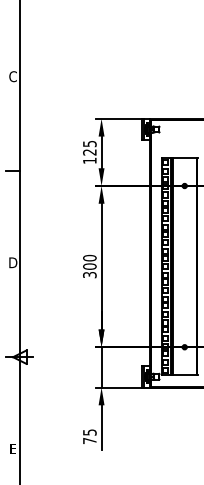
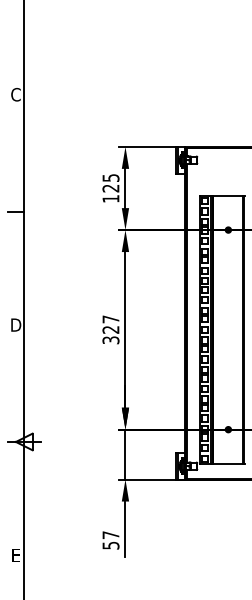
text: (89, 262) -> (110, 324), 300 -> 327
text: (89, 436) -> (110, 540), 75 -> 57

